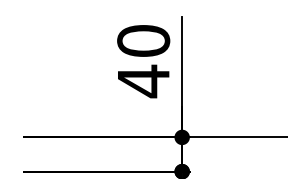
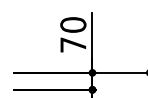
text: (143, 80) -> (73, 44), 40 -> 70

